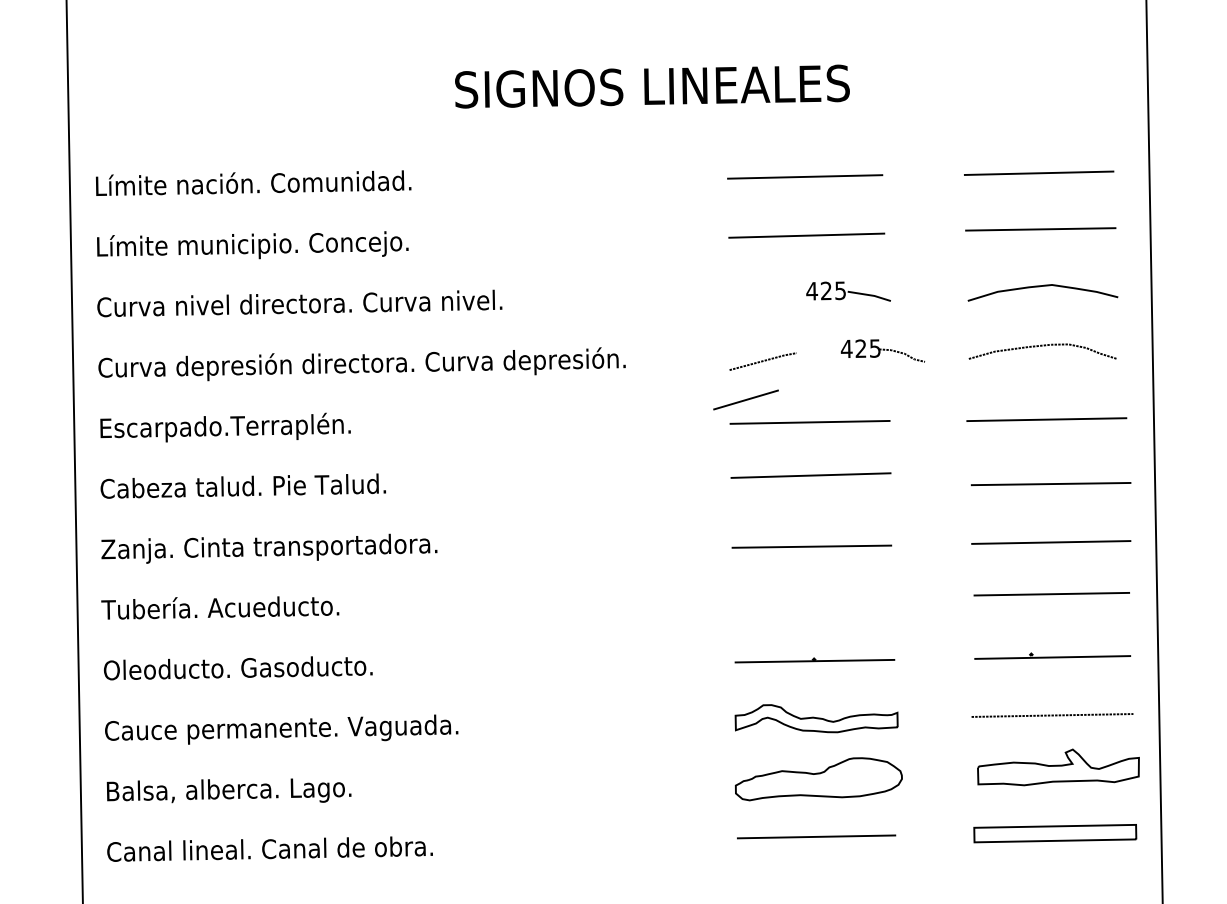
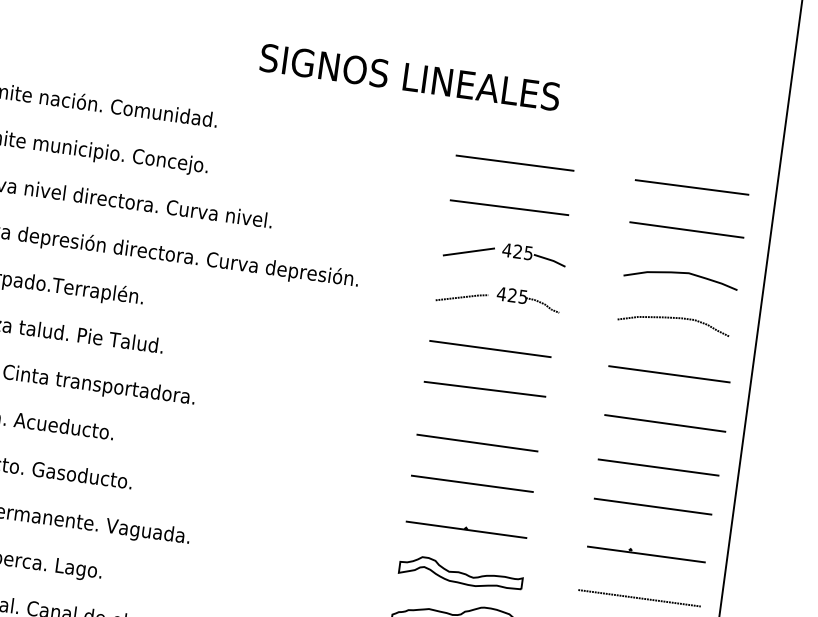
part: (882, 350) -> (528, 299), moved
line: (745, 399) -> (468, 251), moved
line: (813, 600) -> (472, 483), added

